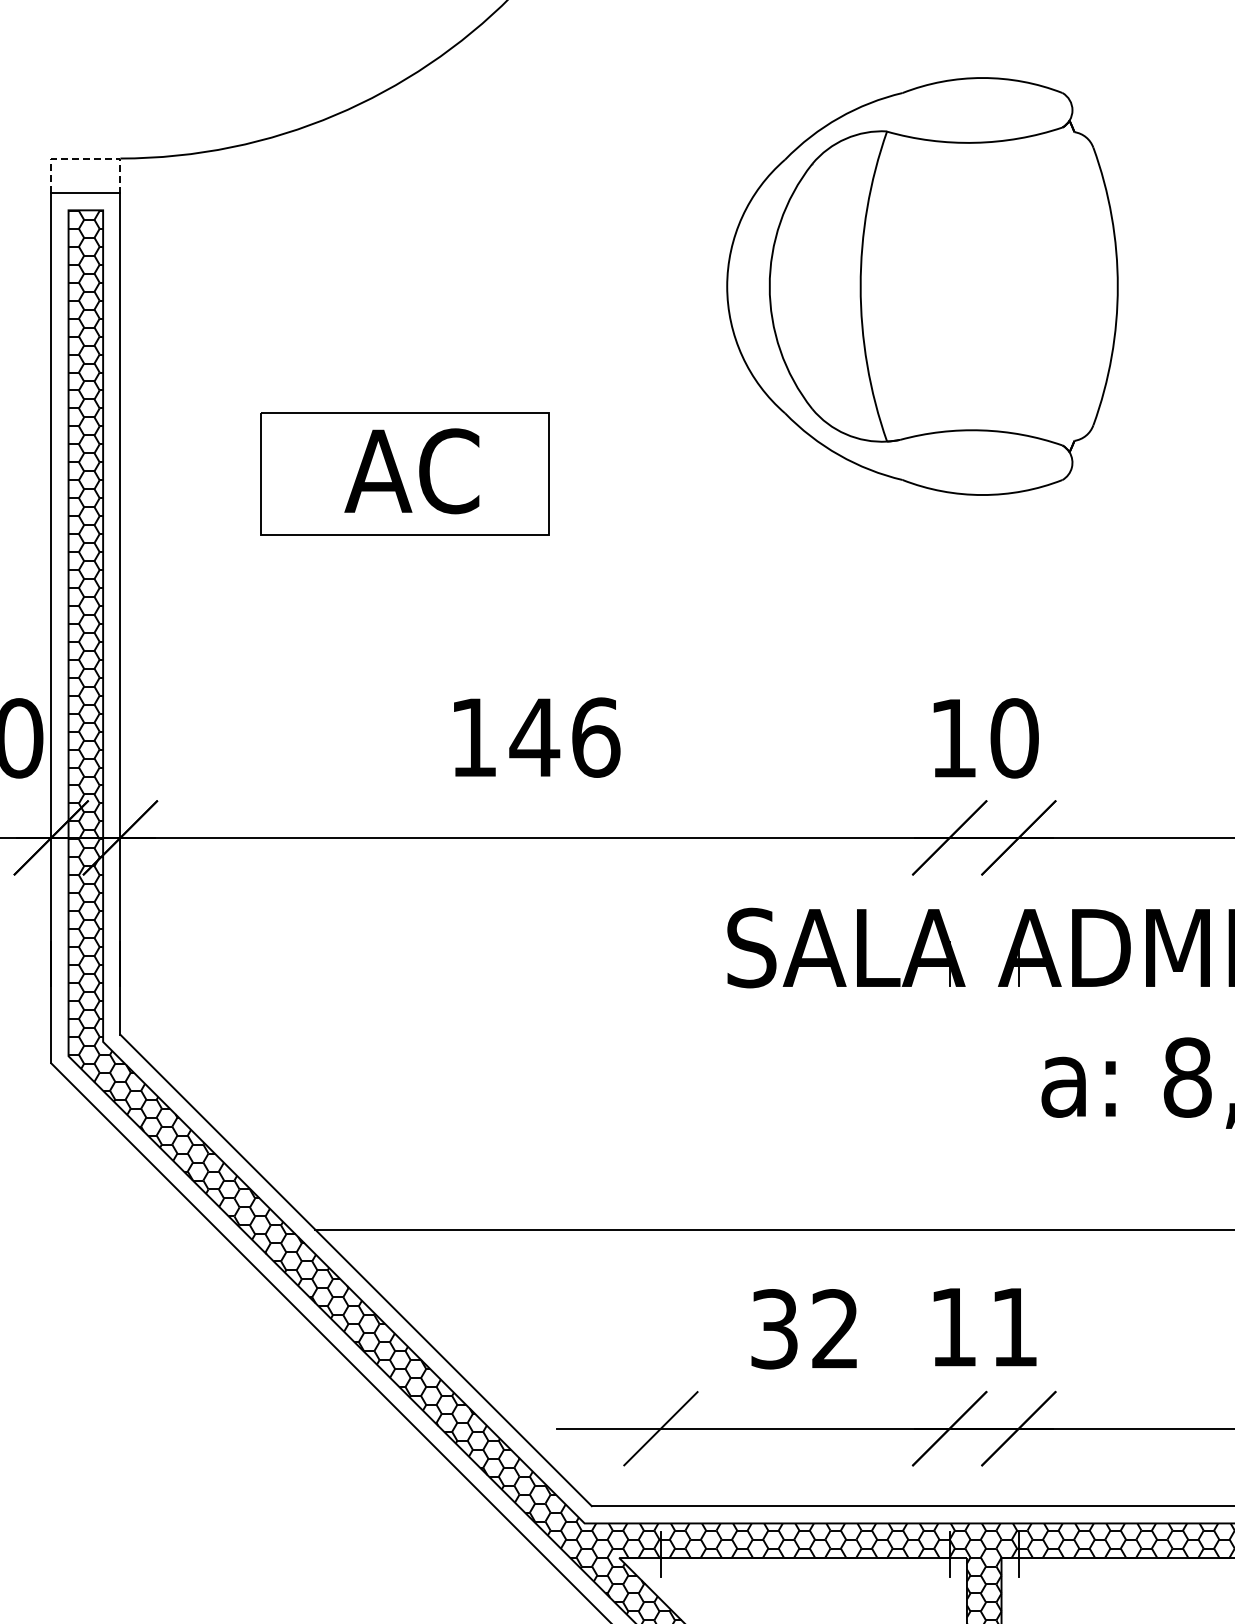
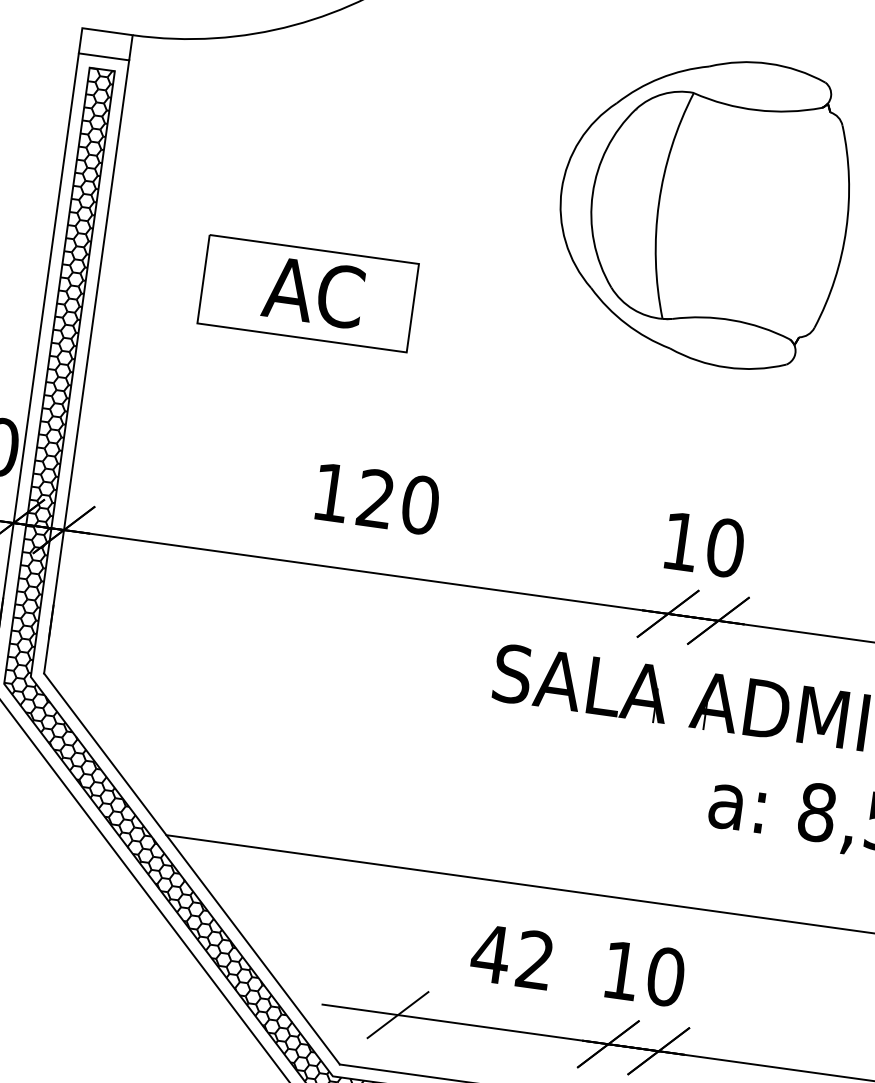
line: (85, 158) -> (107, 31), dashed -> solid
text: (564, 737) -> (397, 501), 146 -> 120
text: (1014, 1327) -> (665, 977), 11 -> 10
text: (774, 1329) -> (490, 954), 32 -> 42

